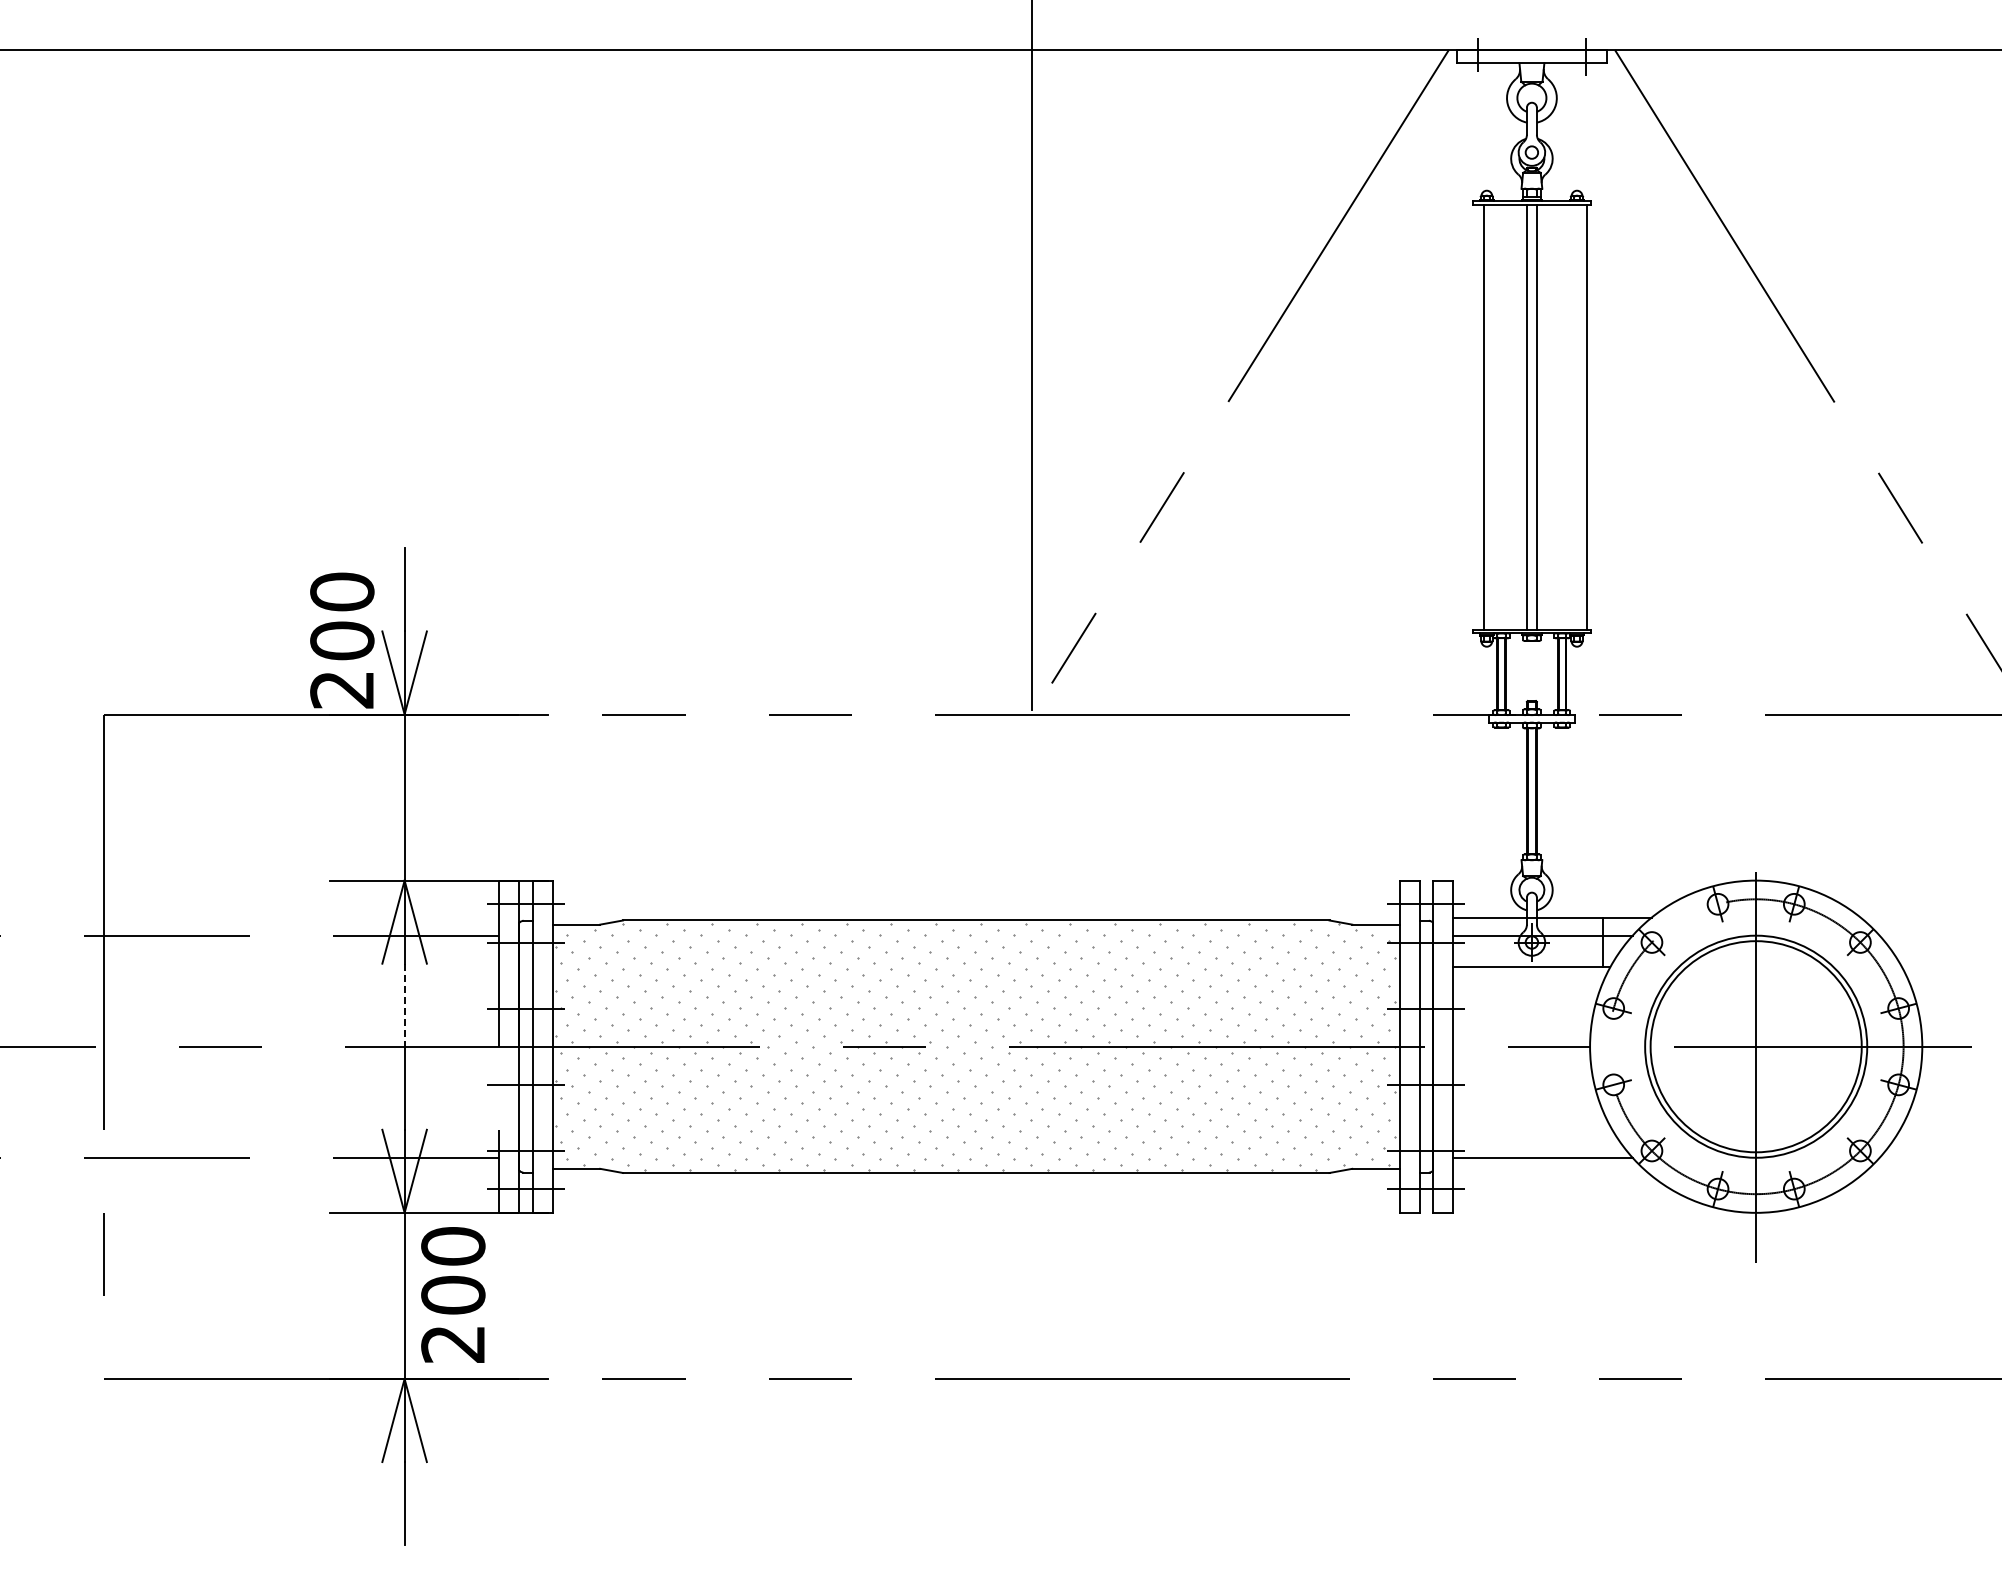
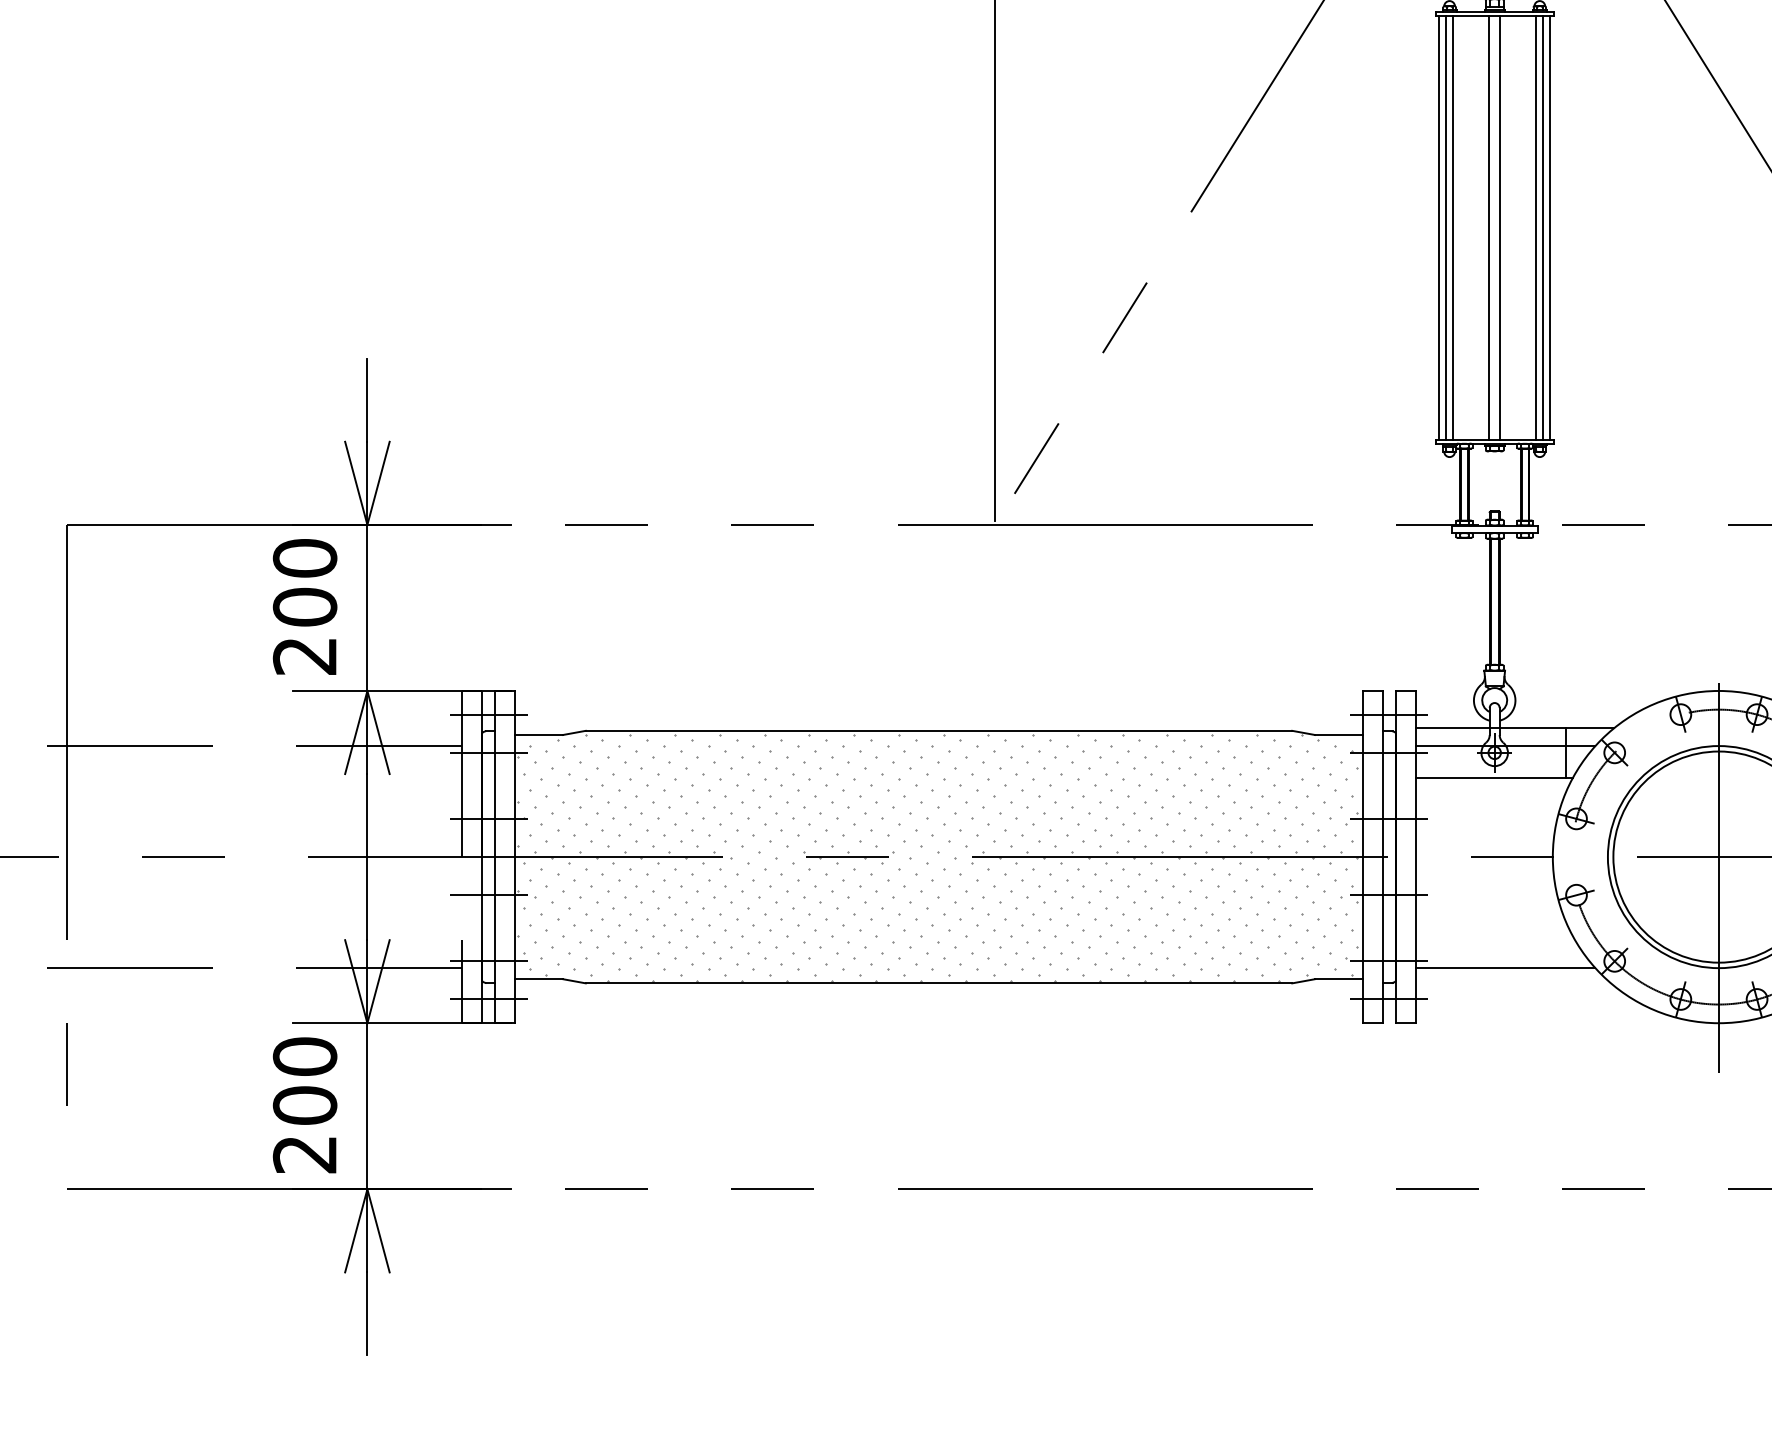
line: (1476, 417) -> (1439, 227), added
line: (1490, 417) -> (1453, 227), added
line: (1573, 417) -> (1536, 227), added
line: (1580, 417) -> (1543, 227), added
text: (342, 640) -> (305, 606), moved
line: (404, 1005) -> (367, 815), dashed -> solid
text: (453, 1294) -> (305, 1104), moved

